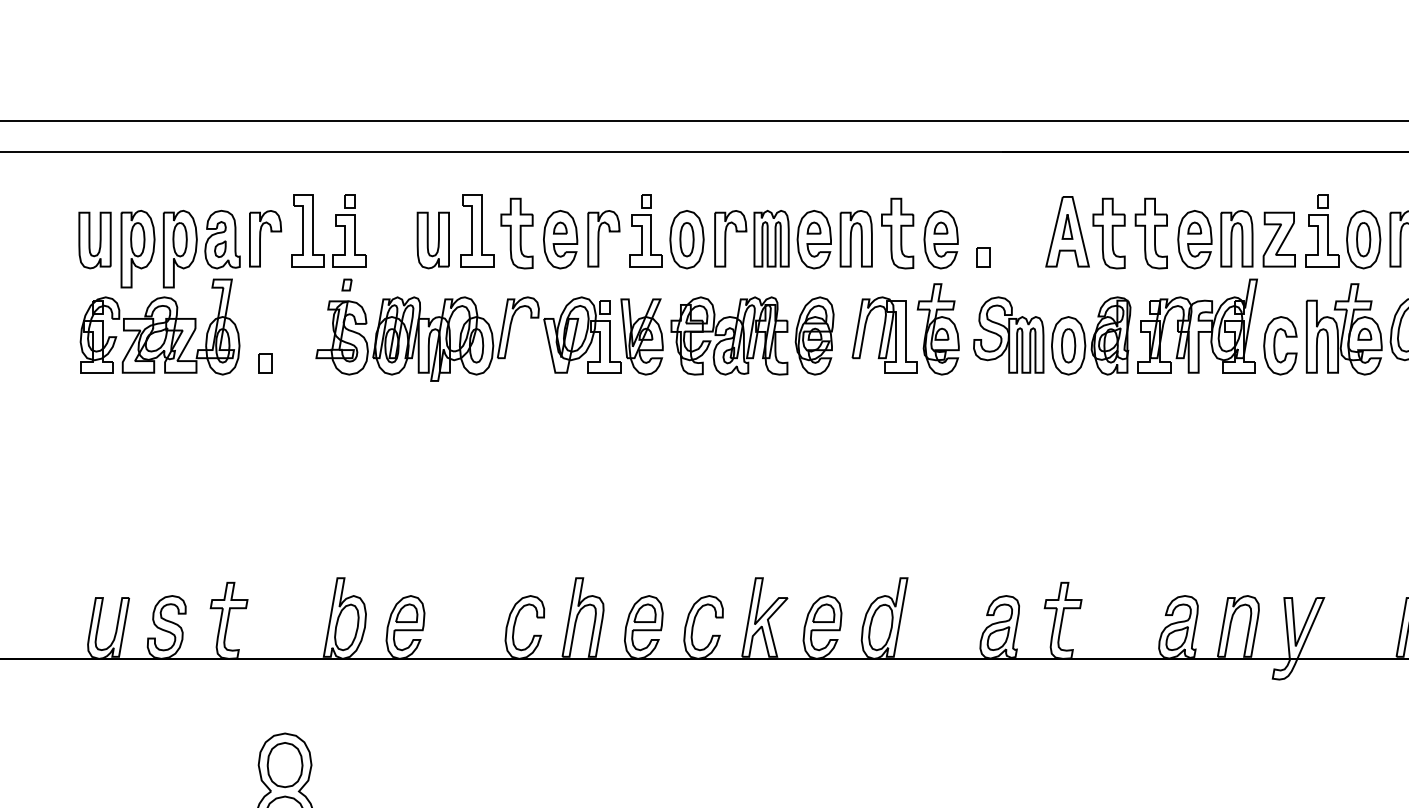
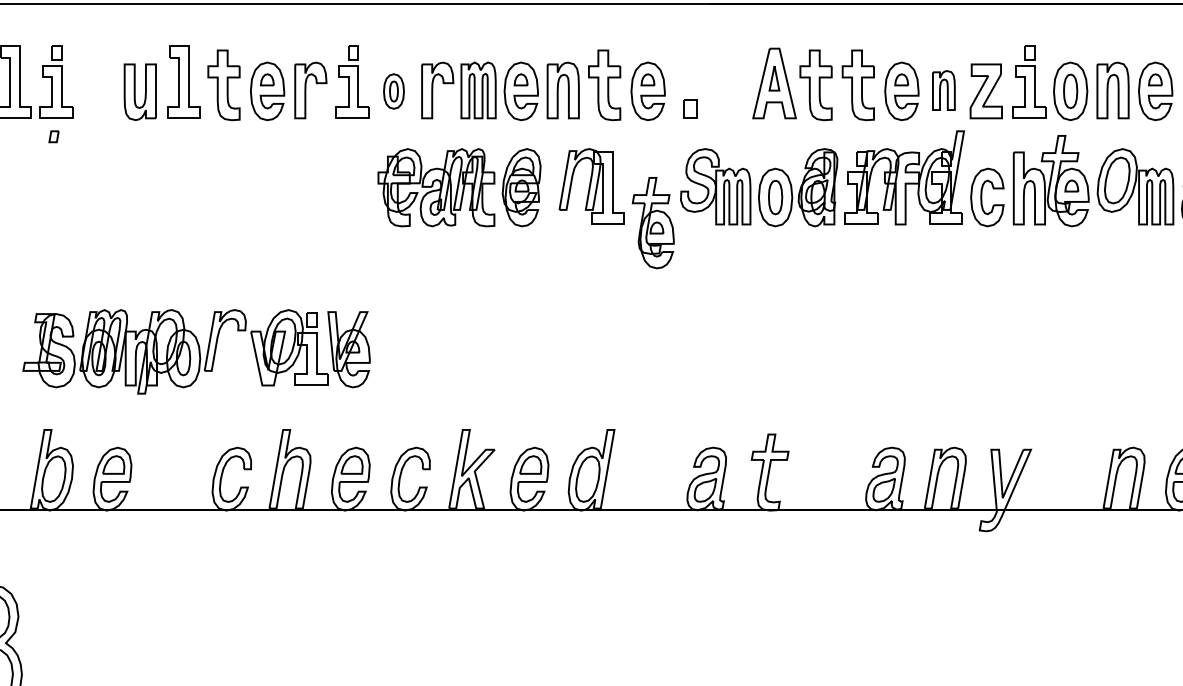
part: (1236, 238) -> (943, 90), size x0.7
part: (686, 239) -> (393, 91), size x0.6
part: (937, 329) -> (652, 223), moved
part: (489, 338) -> (196, 351), moved

